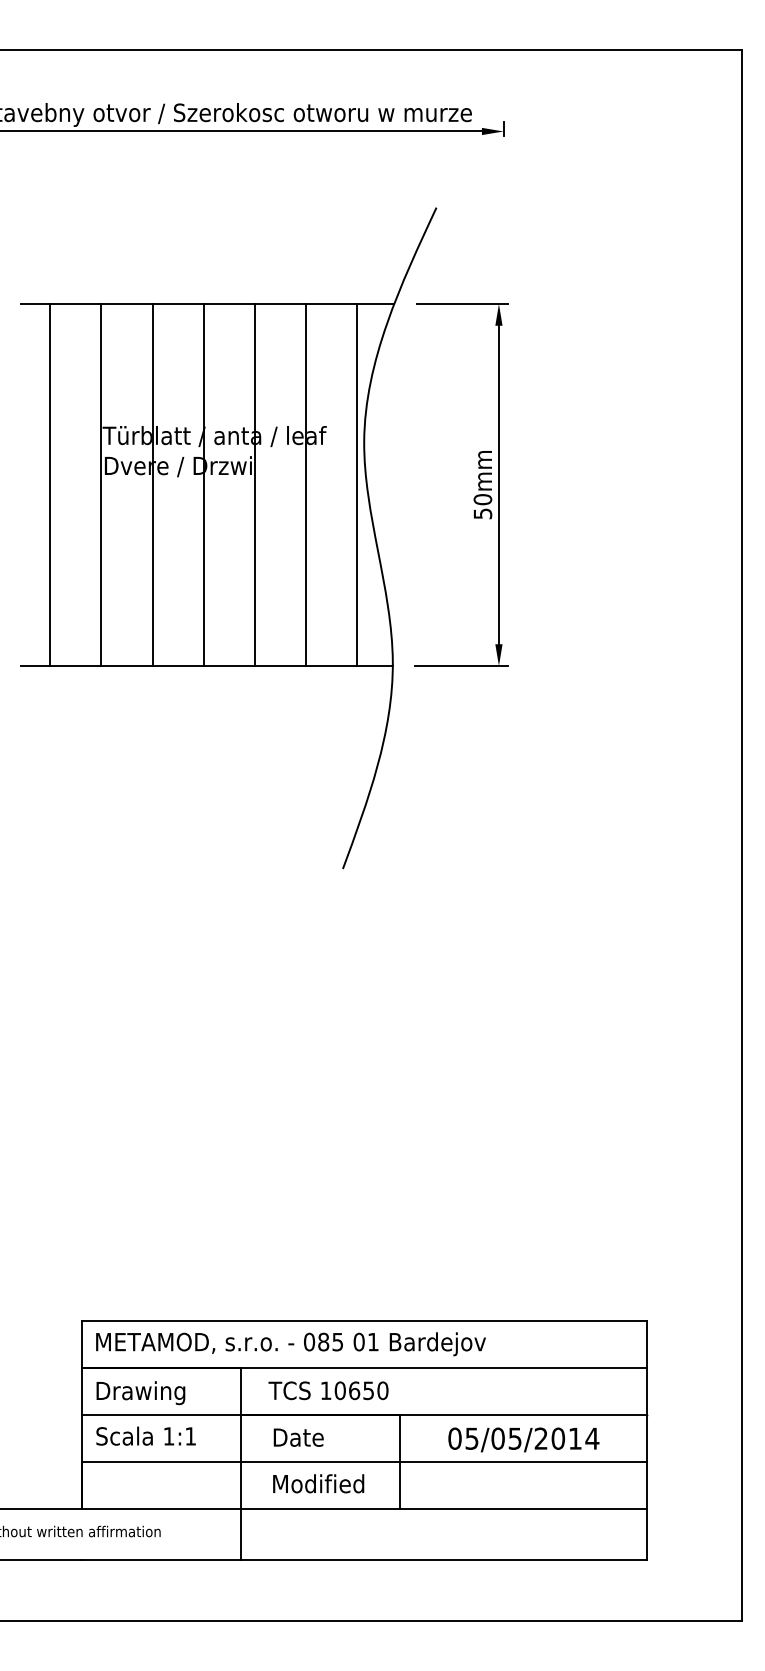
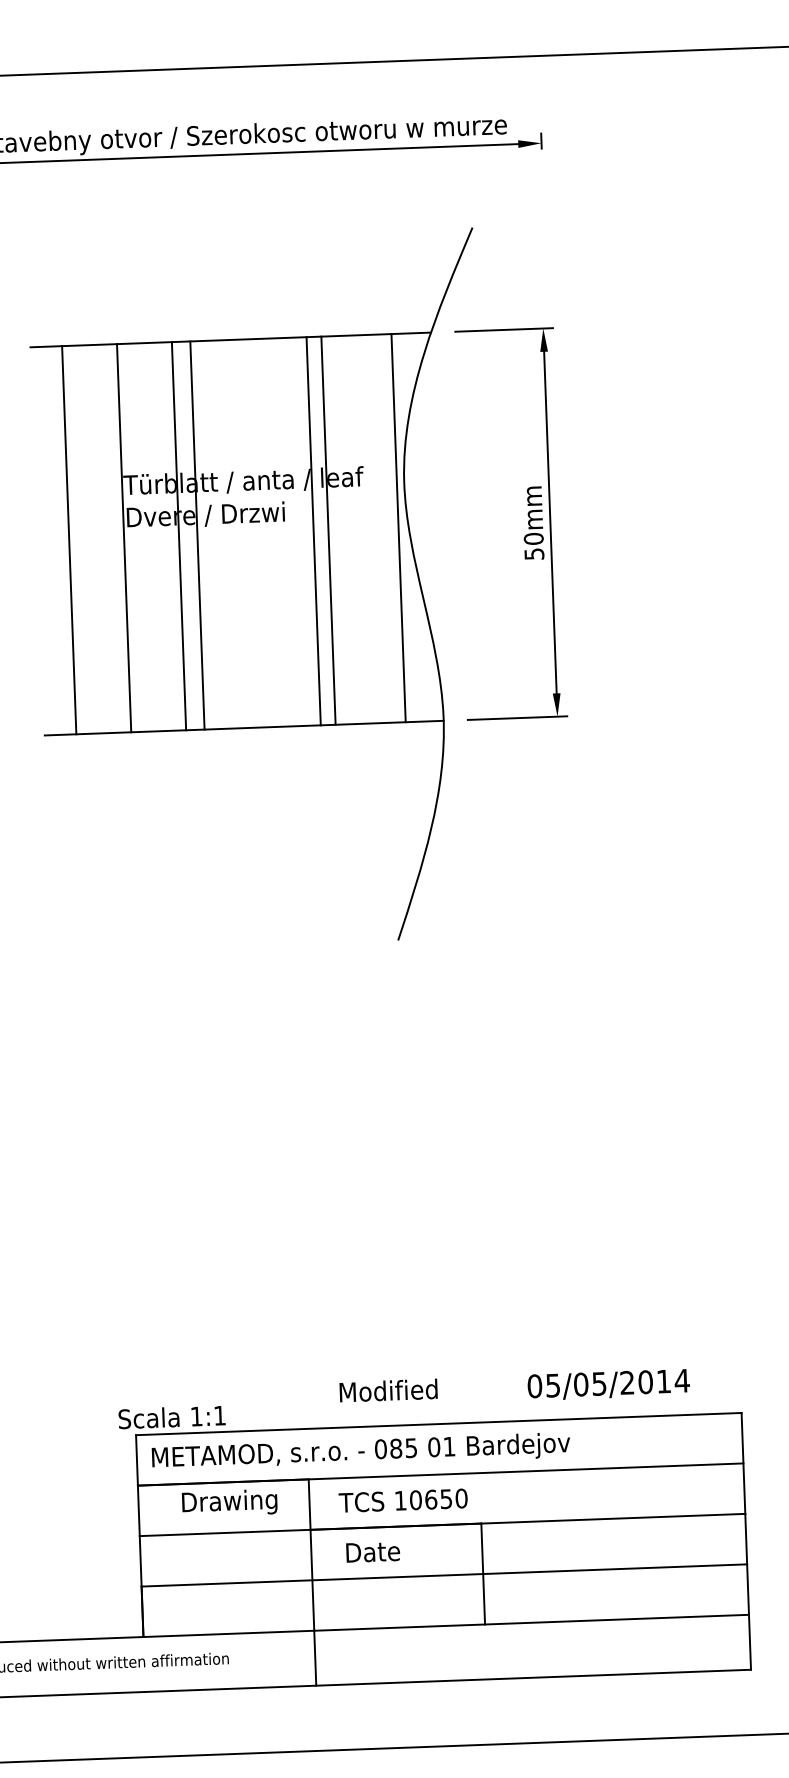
line: (203, 484) -> (197, 535), moved
line: (255, 484) -> (328, 530), moved
line: (306, 484) -> (313, 530), moved
text: (140, 1393) -> (229, 1503), moved
text: (145, 1435) -> (171, 1416), moved
text: (523, 1439) -> (608, 1384), moved
text: (318, 1483) -> (388, 1390), moved

